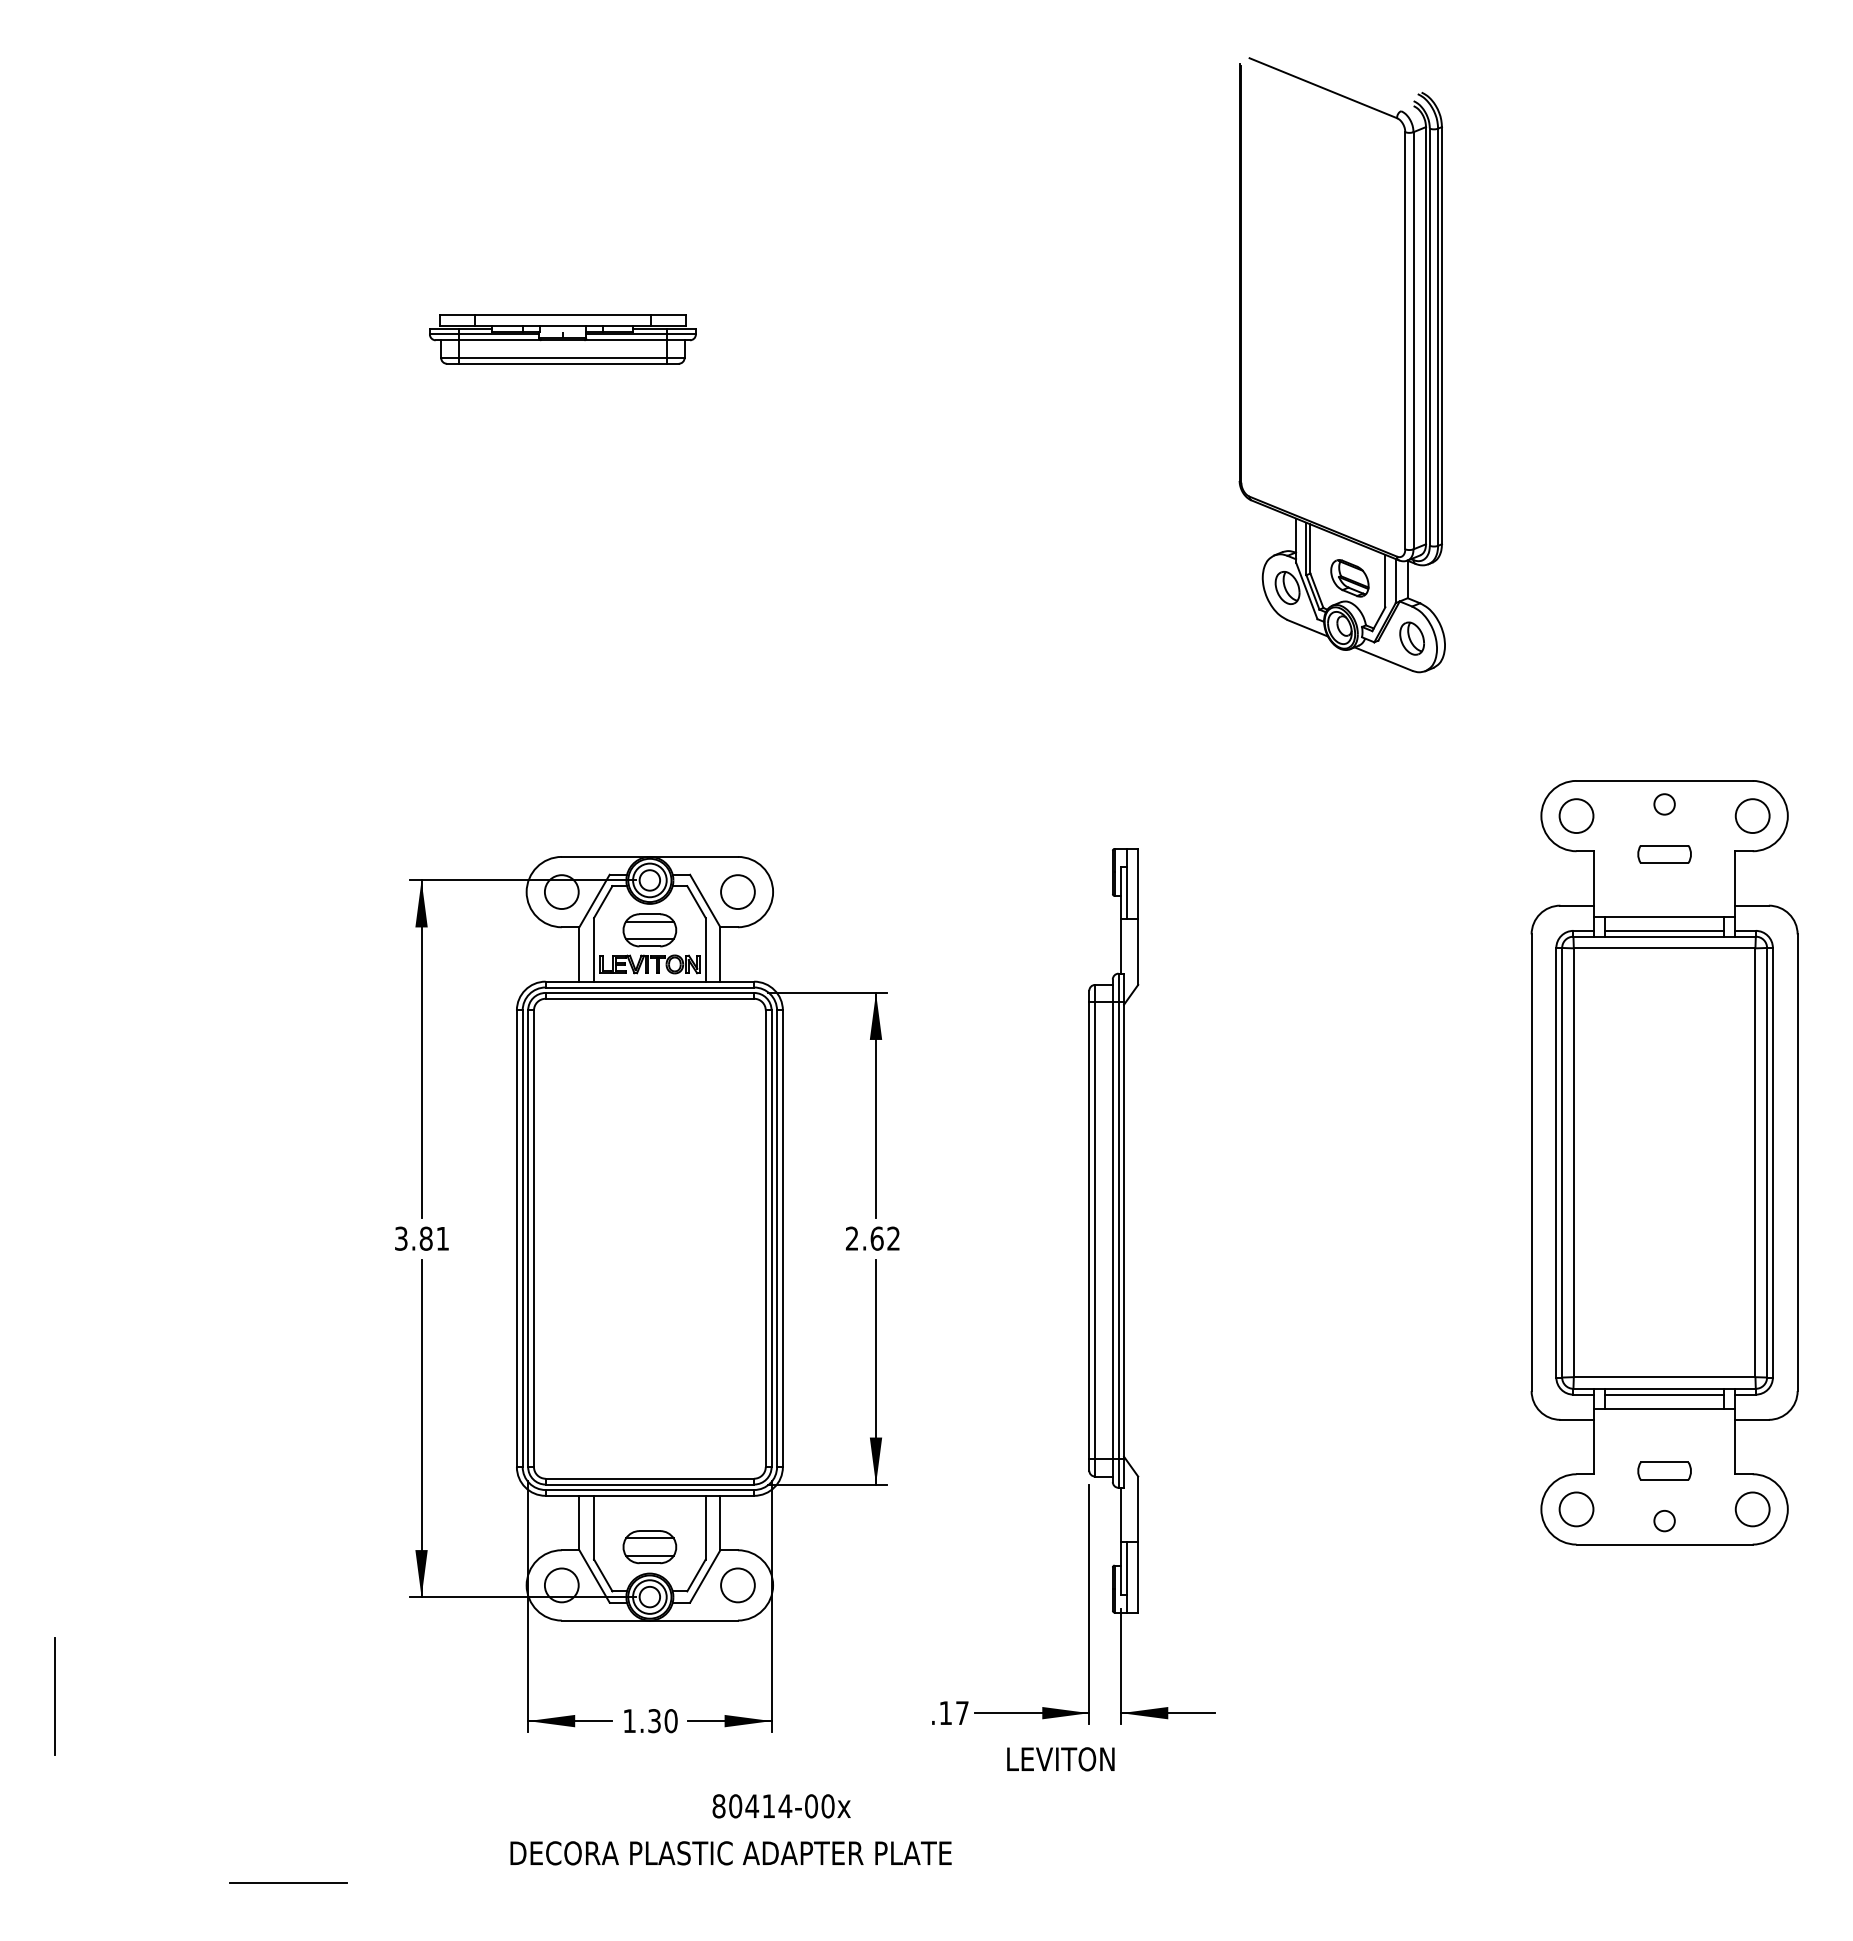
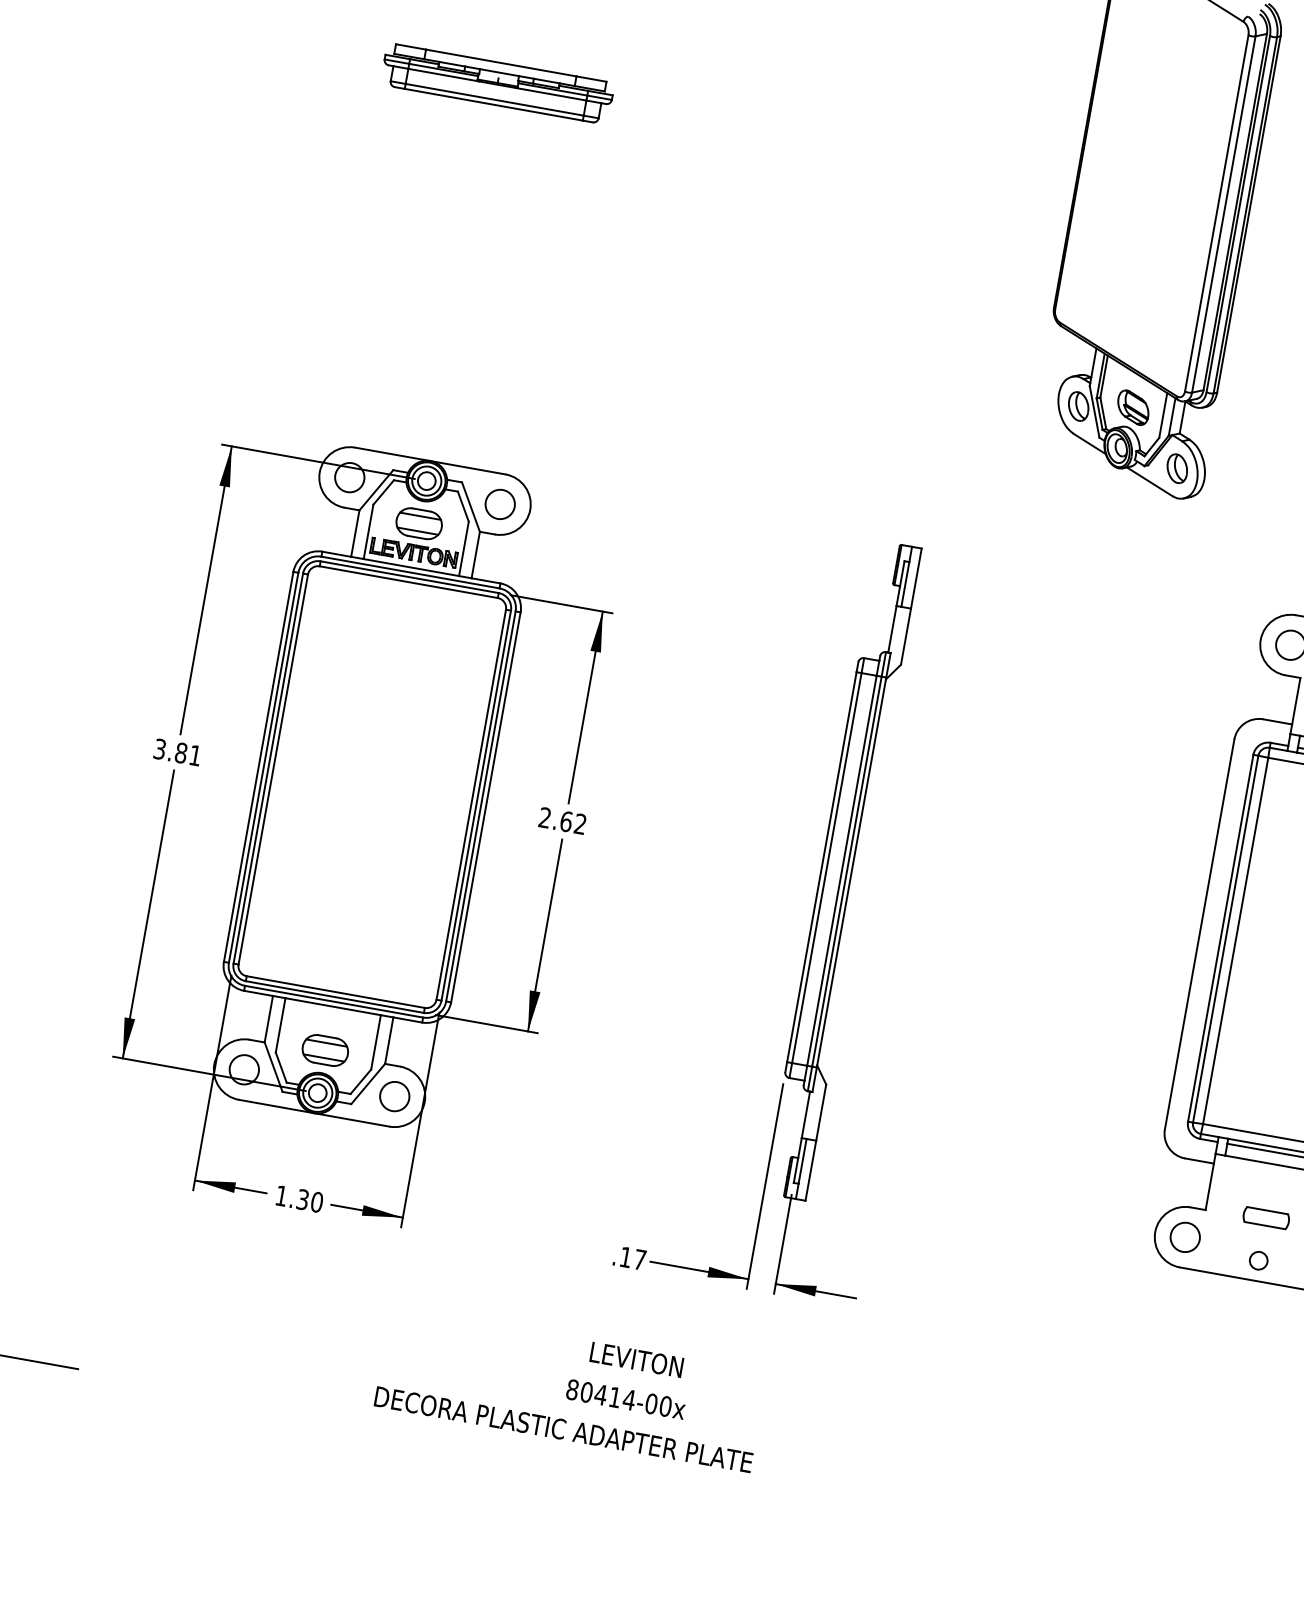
part: (1088, 1286) -> (812, 914), moved
part: (647, 1294) -> (361, 834), moved
text: (1060, 1759) -> (636, 1360), moved
text: (781, 1806) -> (625, 1399), moved
text: (730, 1853) -> (563, 1429), moved

